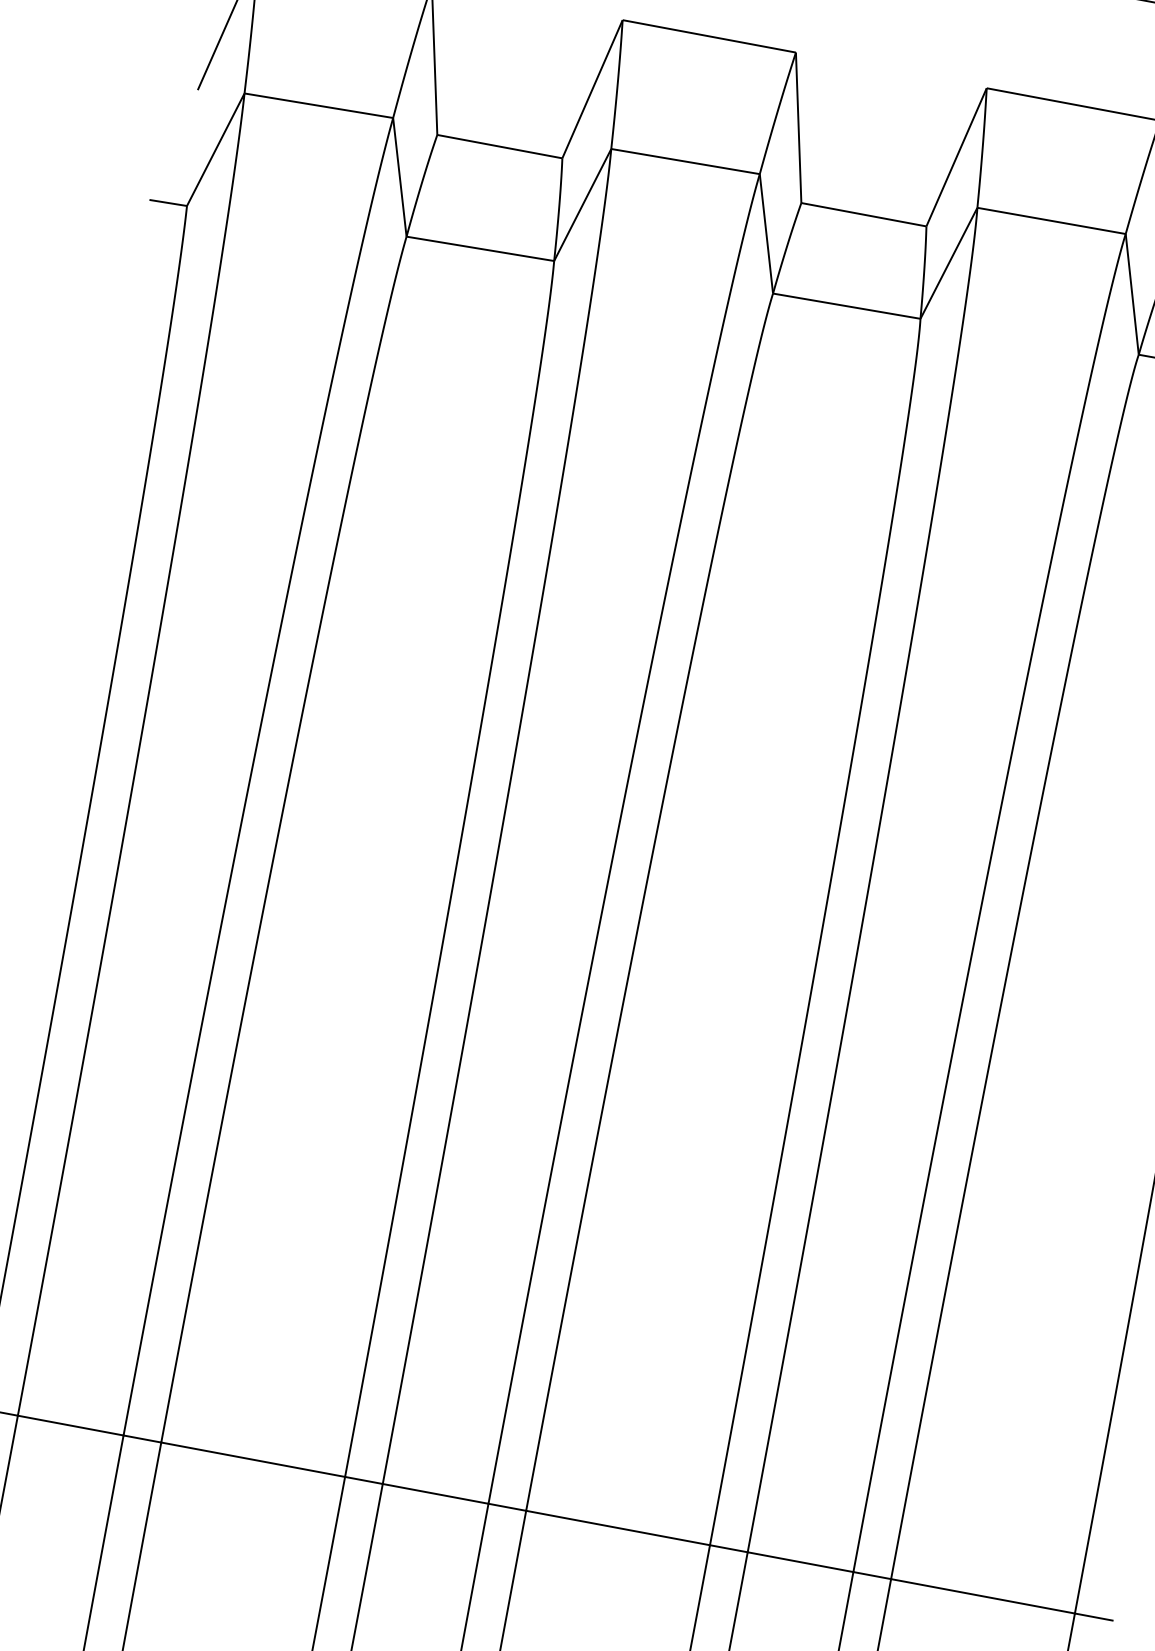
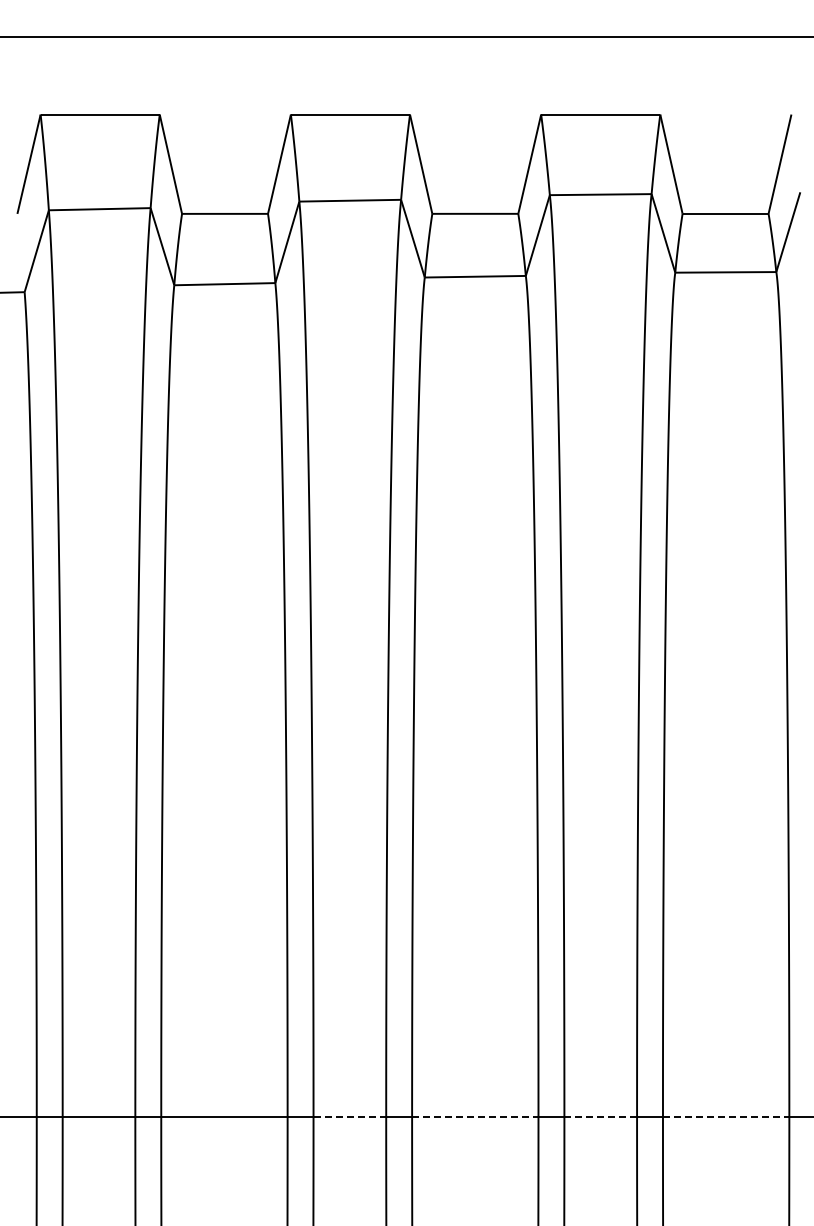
line: (436, 1493) -> (350, 1116), solid -> dashed
line: (618, 1527) -> (475, 1116), solid -> dashed
line: (801, 1562) -> (601, 1116), solid -> dashed
line: (983, 1596) -> (726, 1116), solid -> dashed

